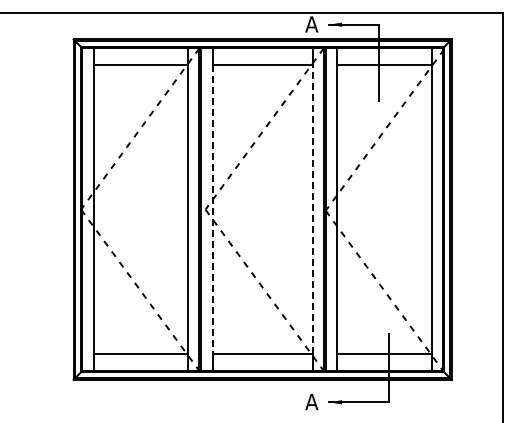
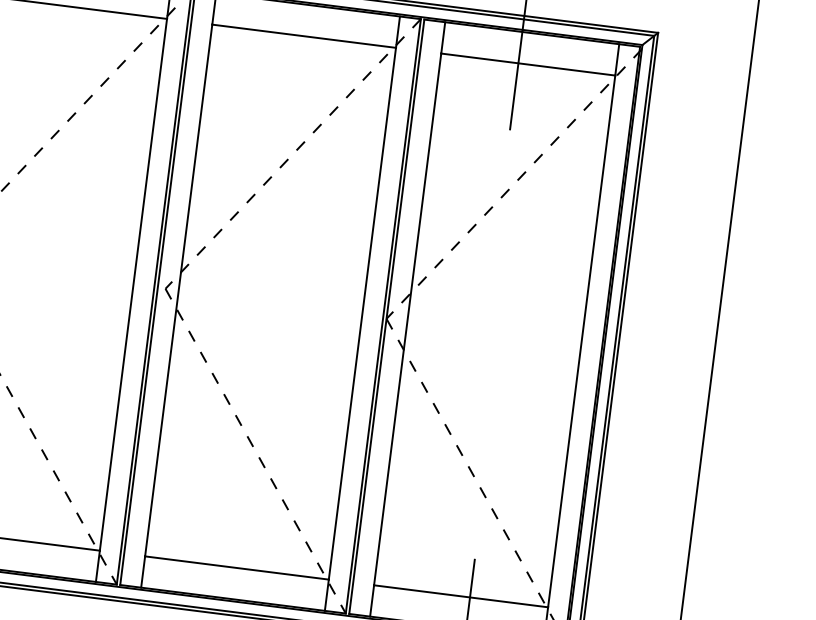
line: (312, 209) -> (362, 313), dashed -> solid
line: (212, 210) -> (178, 292), dashed -> solid

